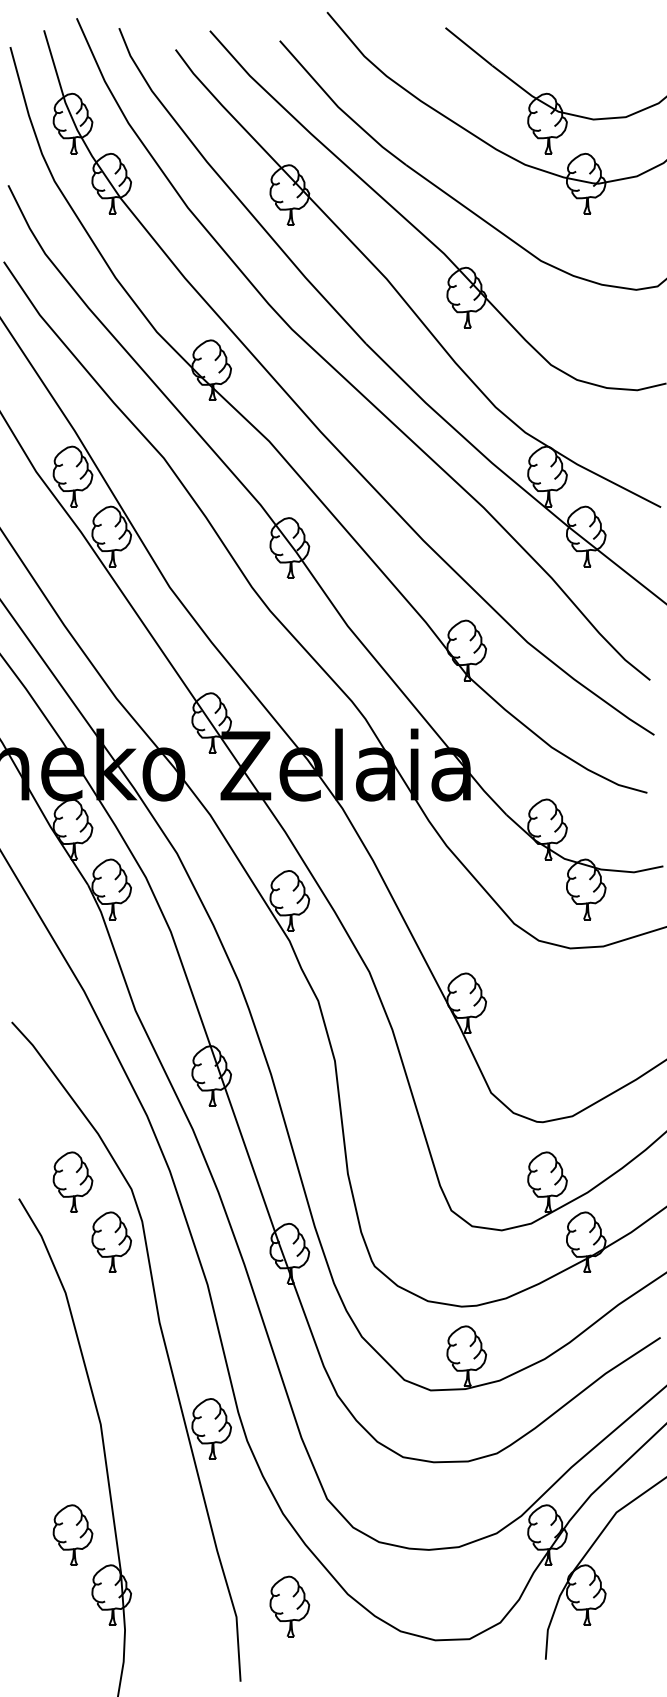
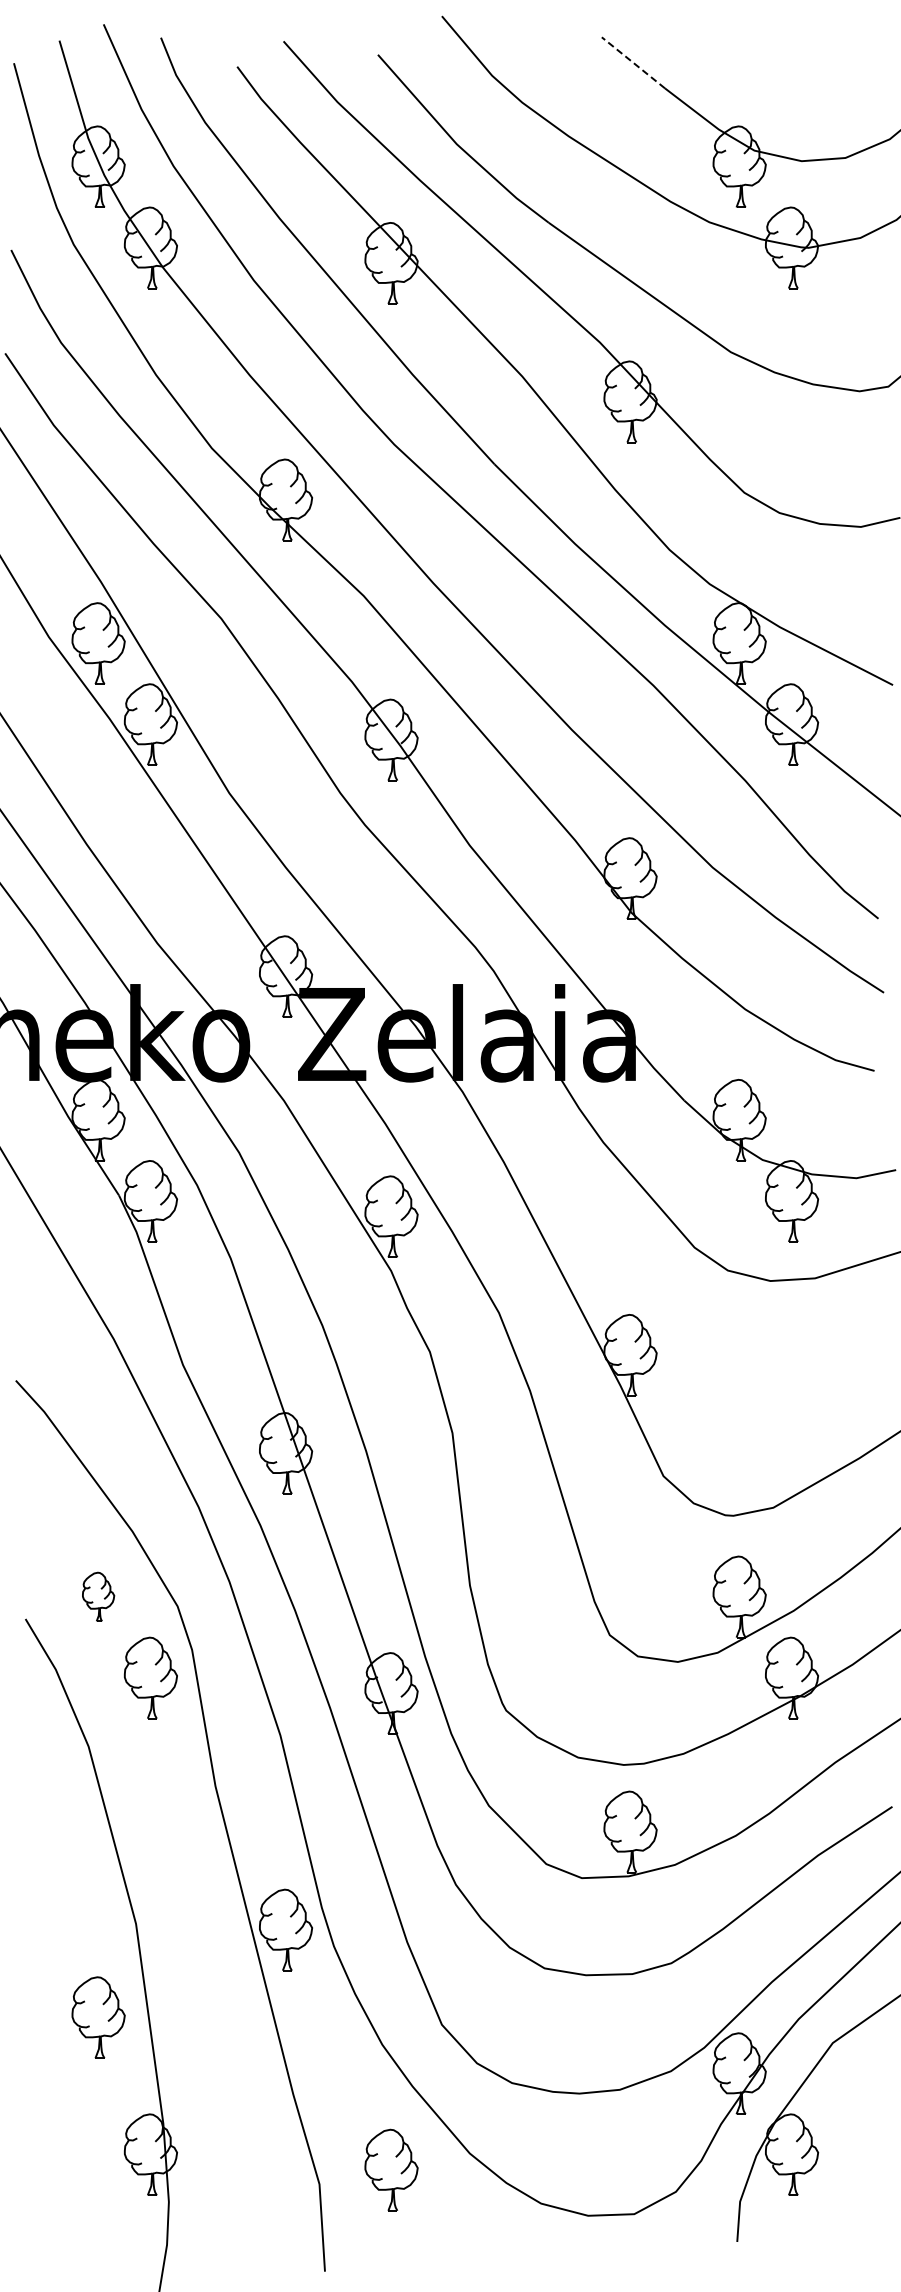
line: (468, 46) -> (633, 62), solid -> dashed
part: (72, 1181) -> (98, 1596), size x0.6
part: (72, 1535) -> (98, 2017), moved

